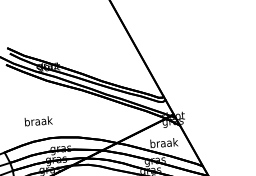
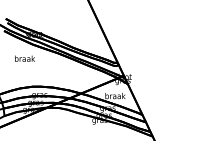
text: (37, 120) -> (24, 58), moved

